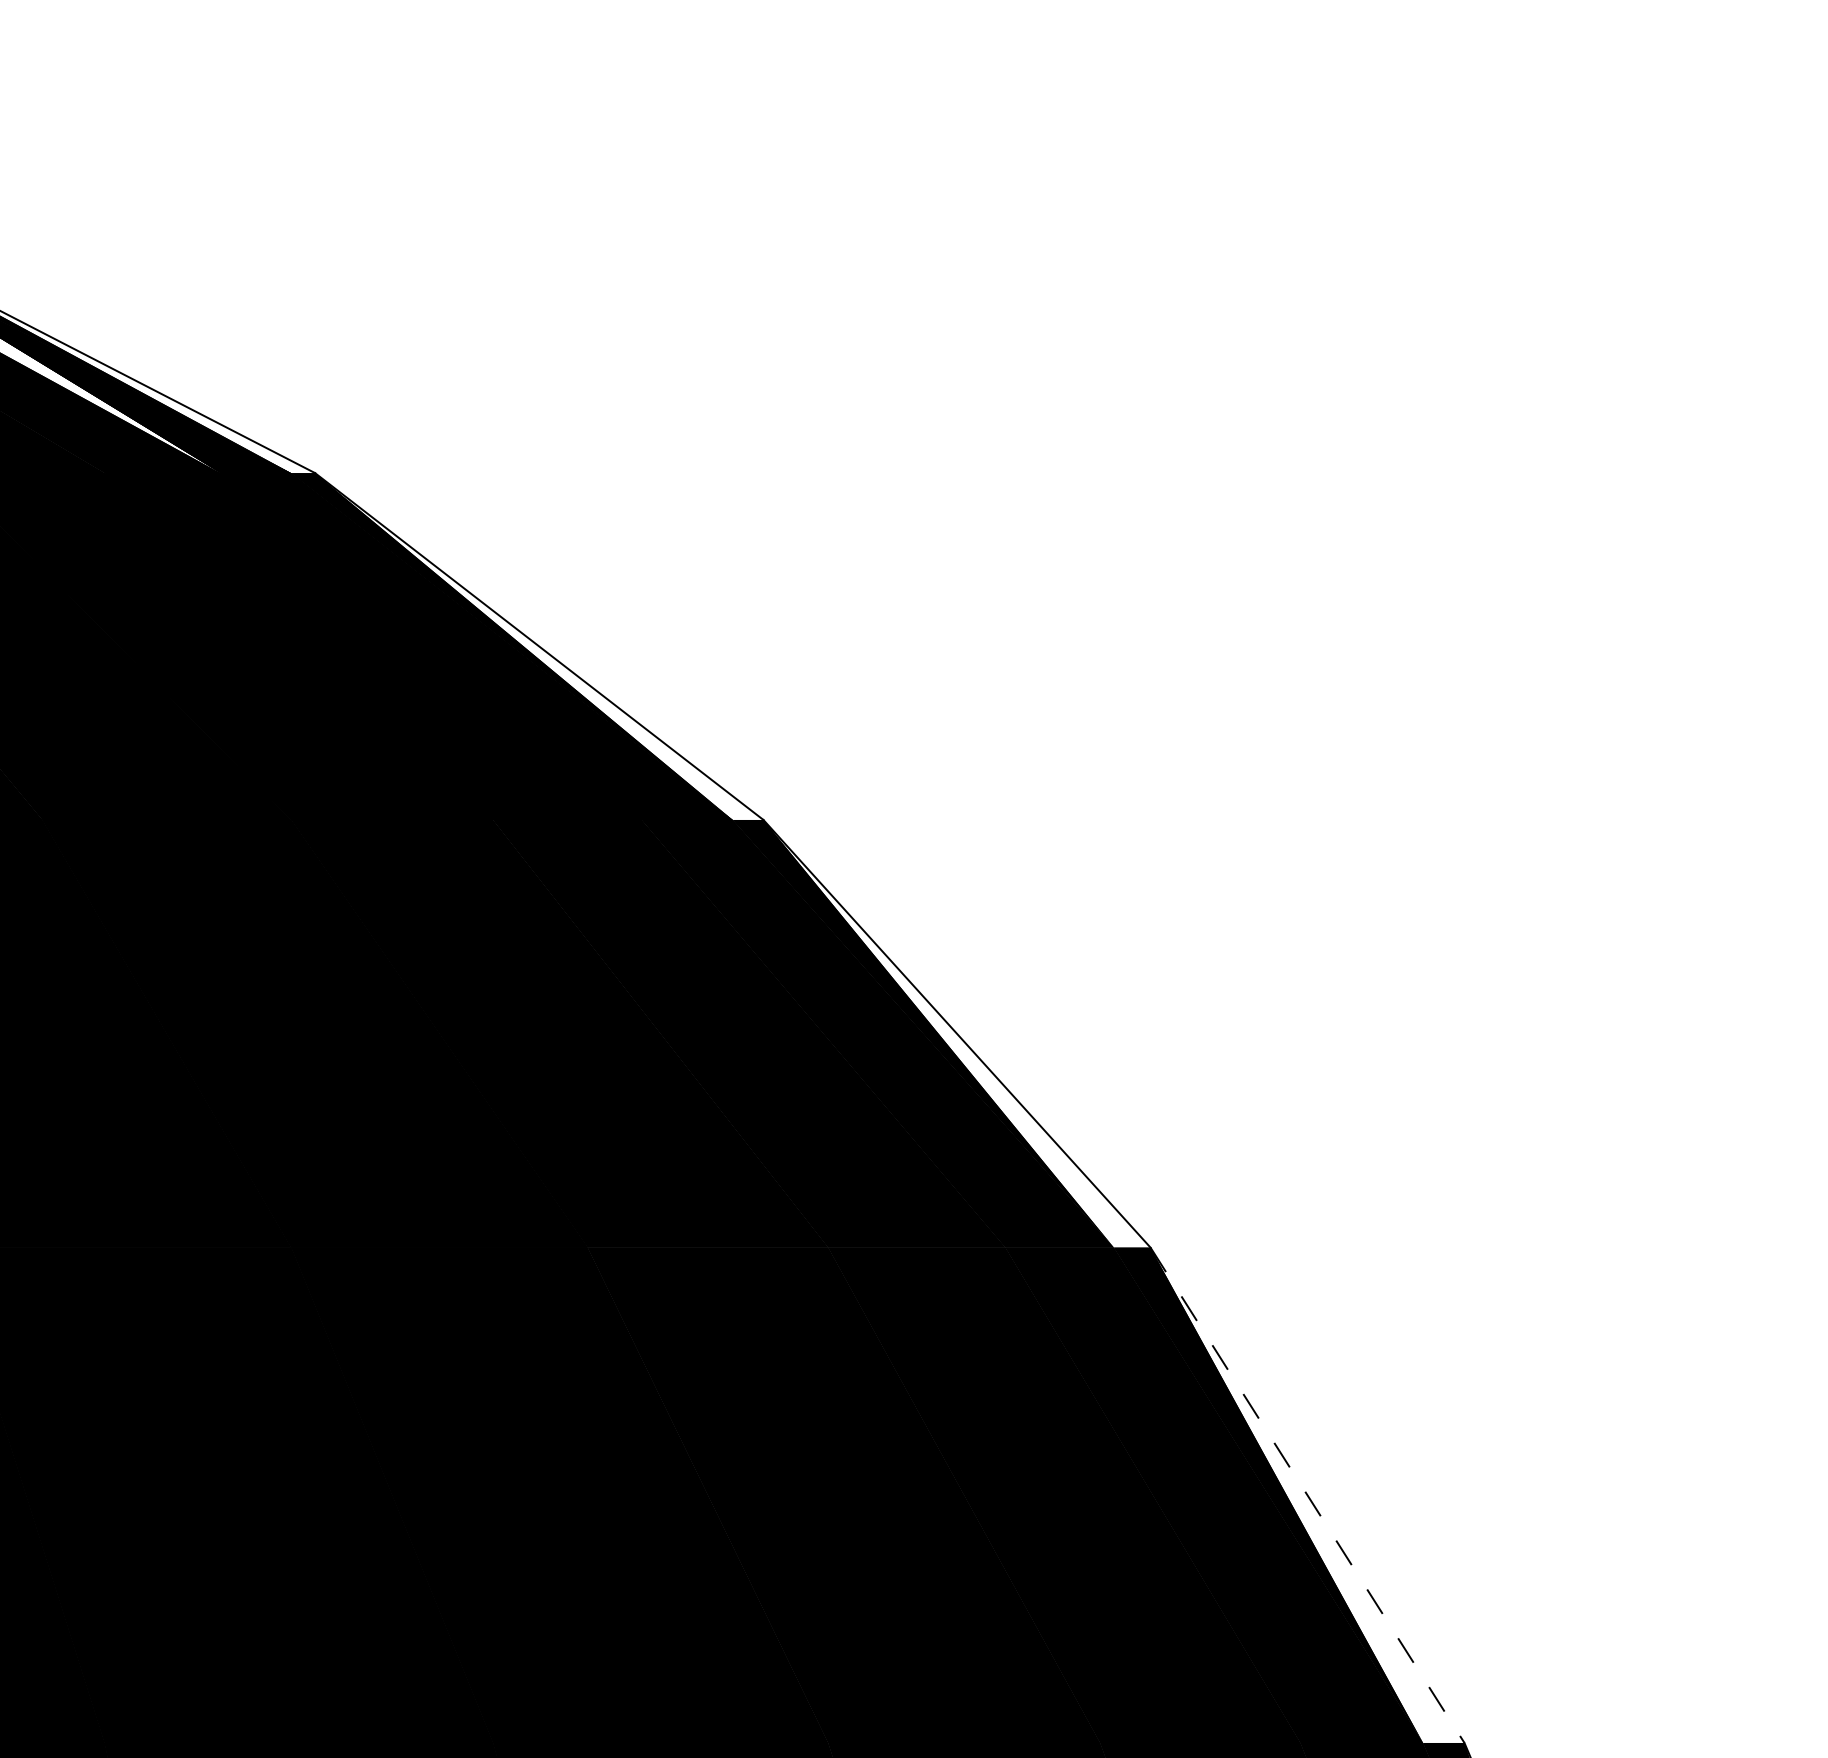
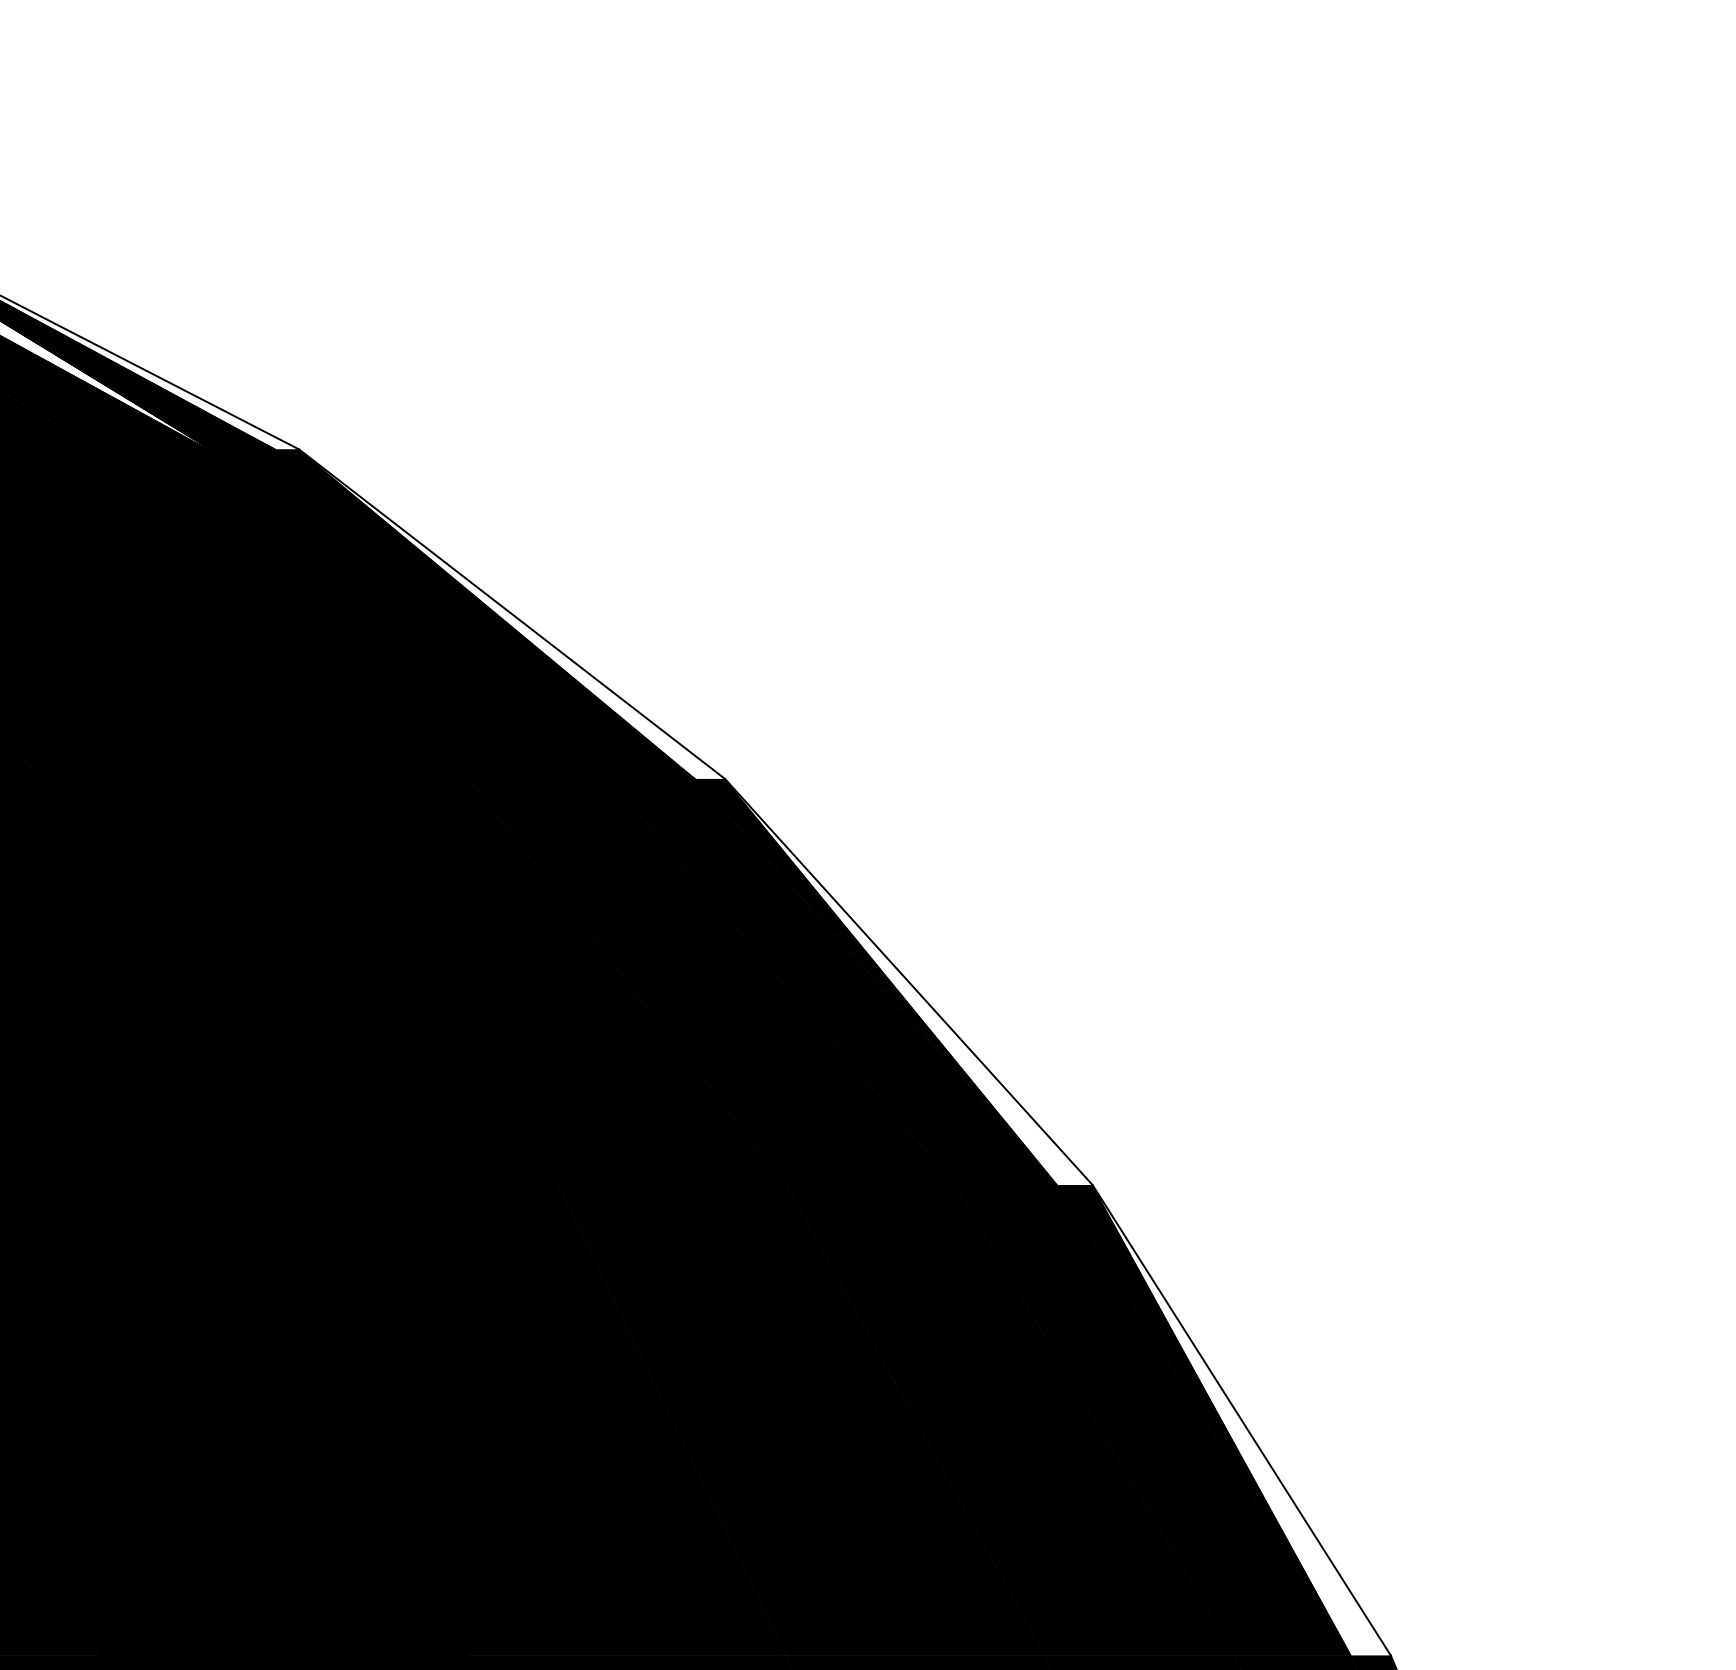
line: (1307, 1495) -> (1241, 1420), dashed -> solid

